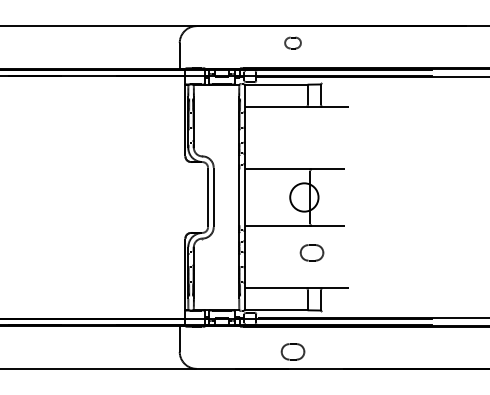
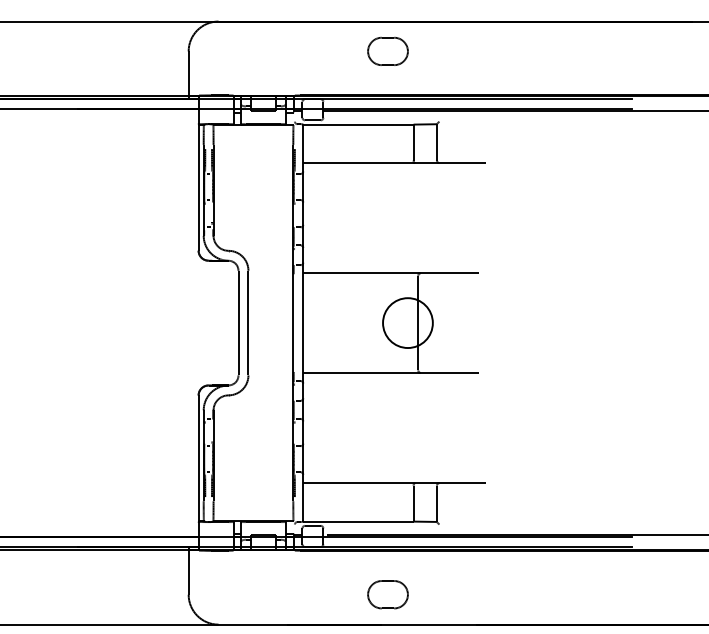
part: (292, 42) -> (387, 50), size x1.43
part: (311, 252) -> (420, 419), removed

